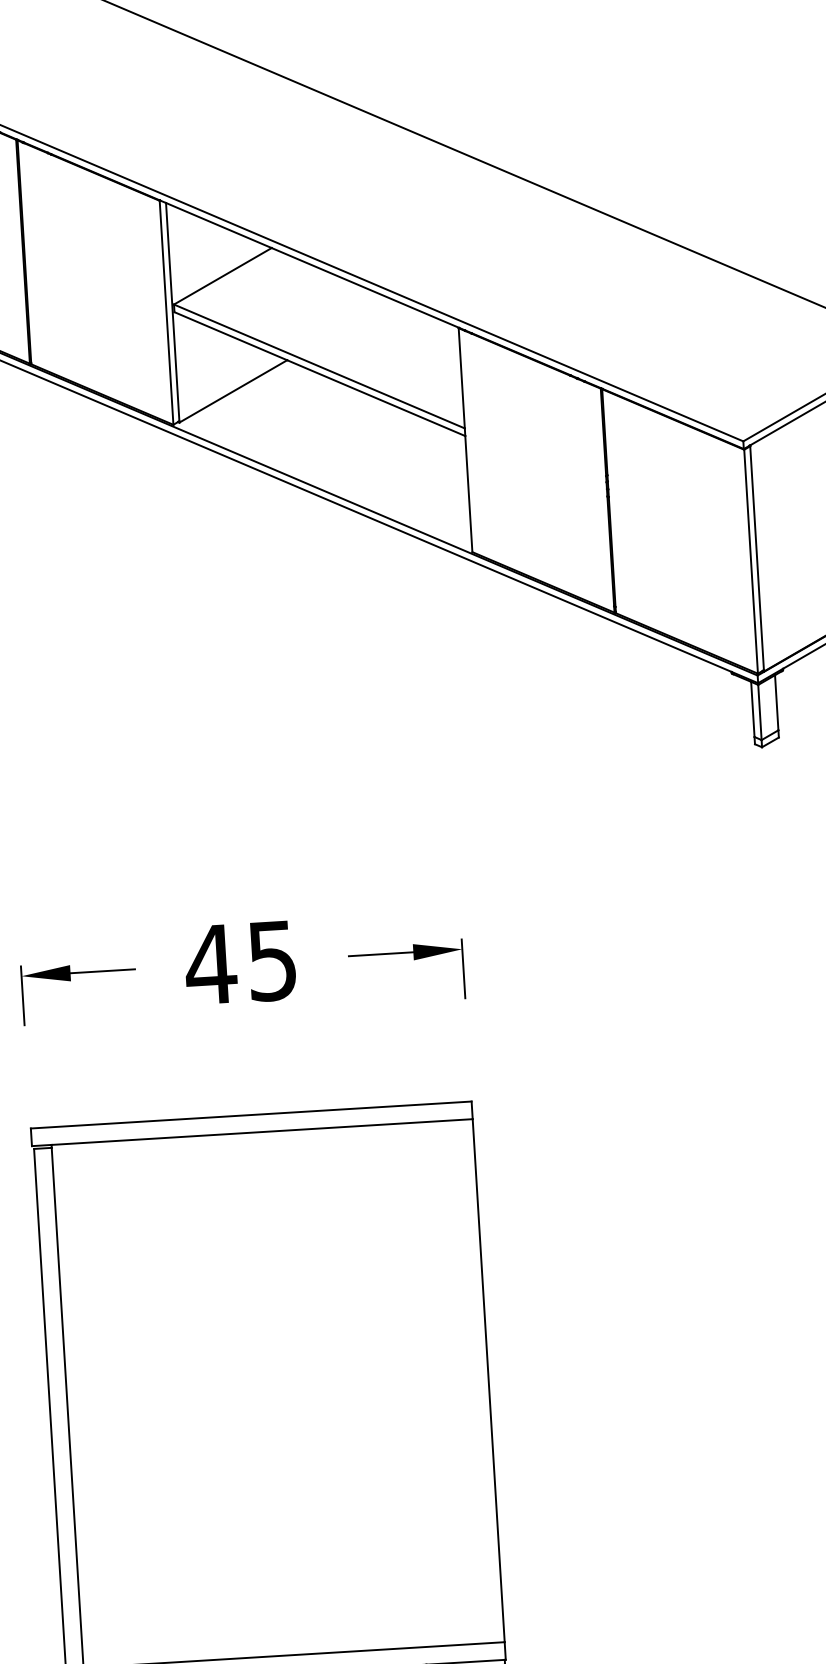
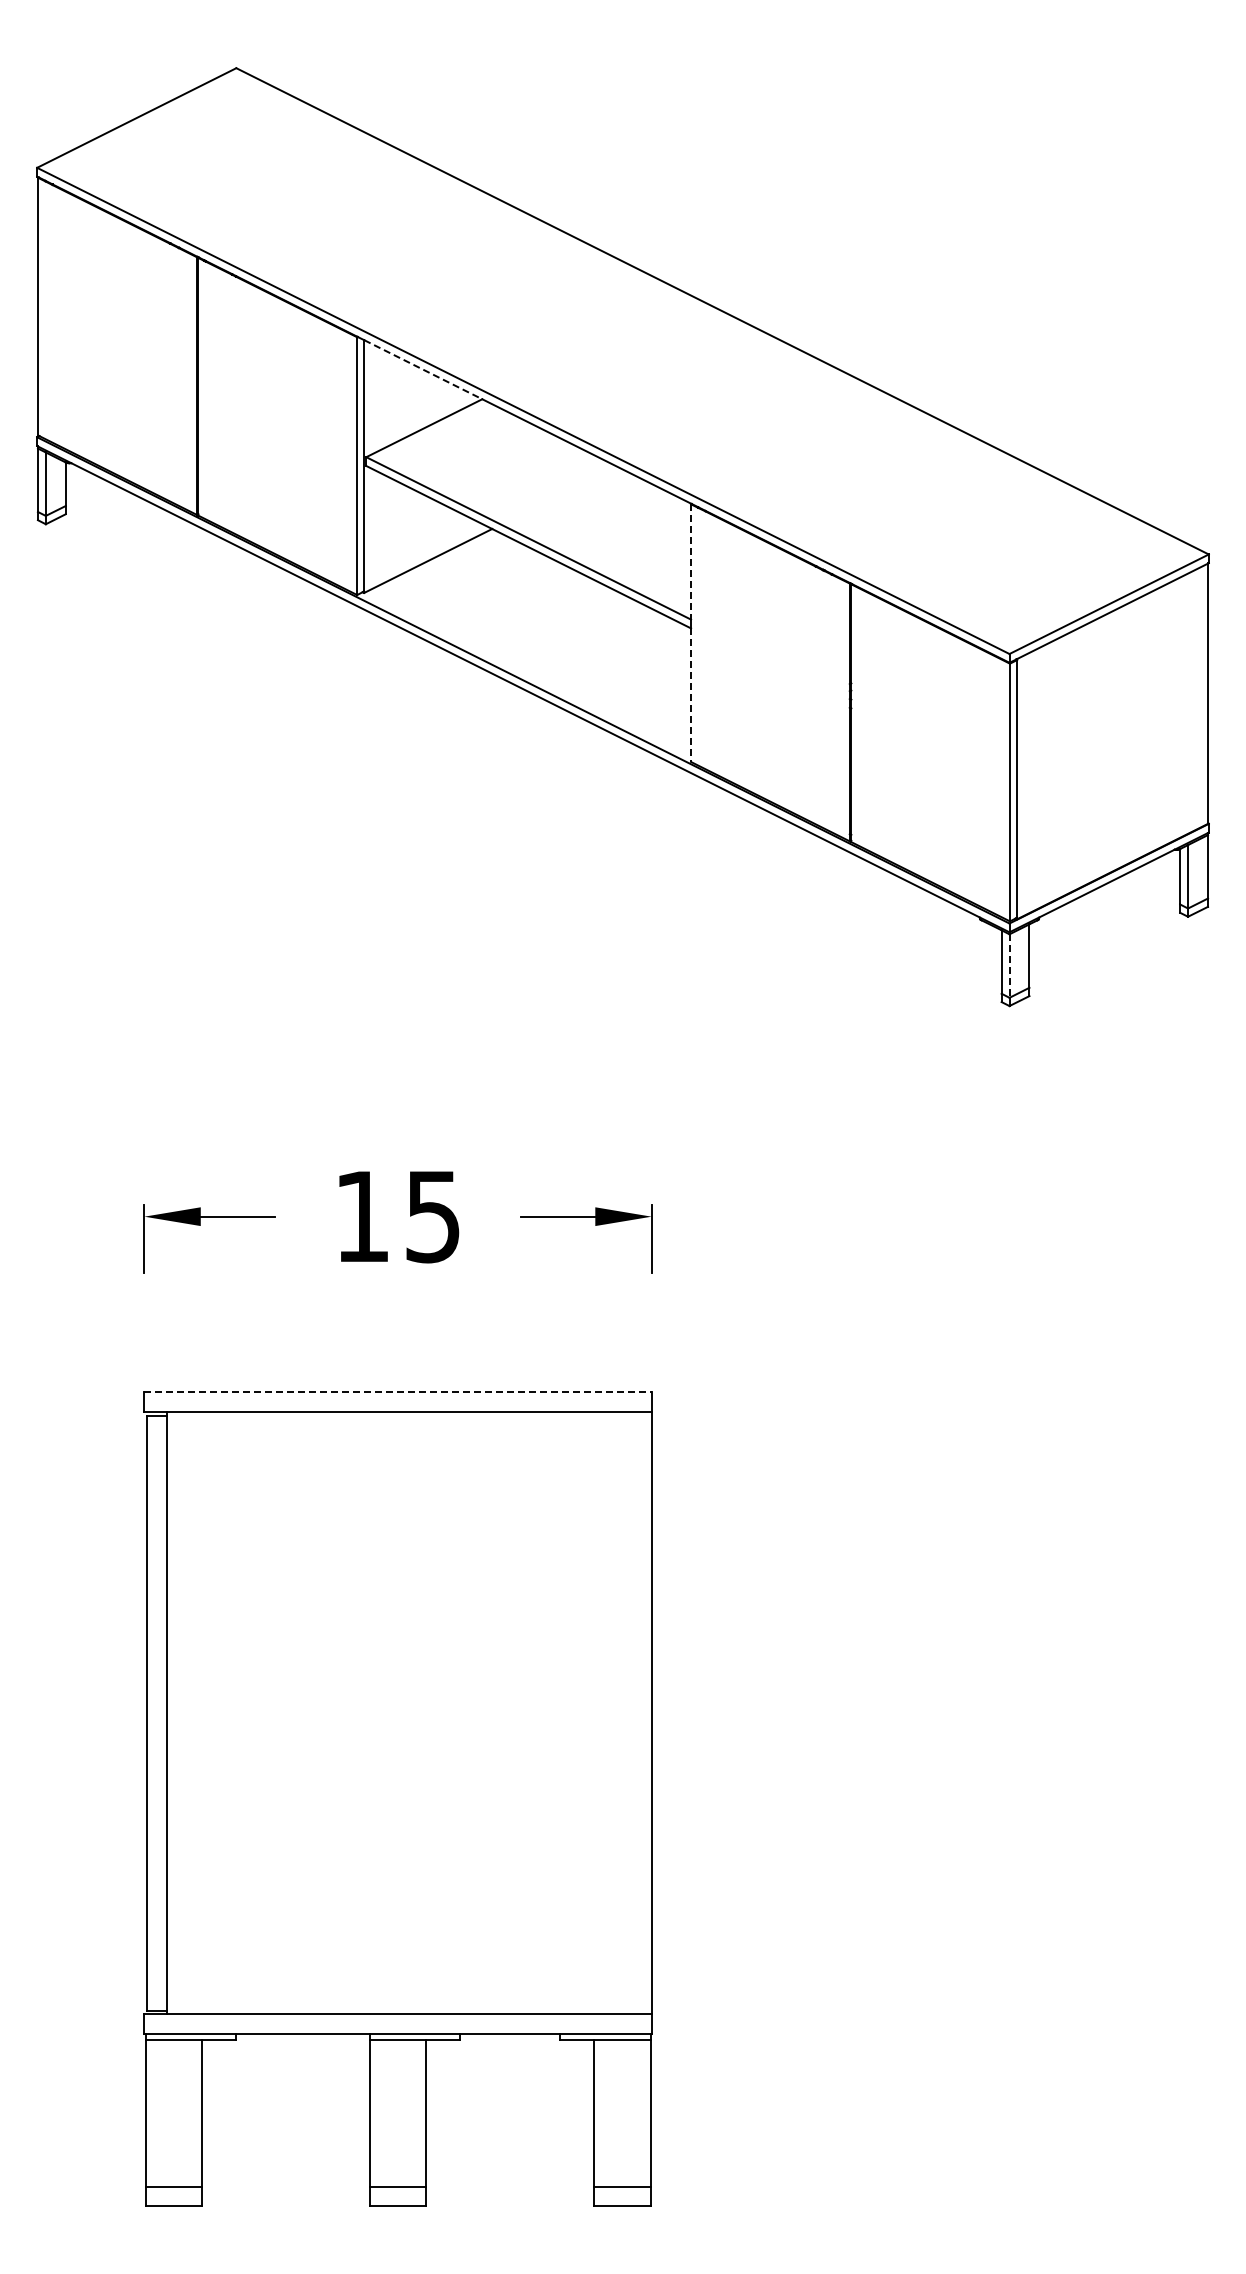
line: (219, 225) -> (423, 369), solid -> dashed
line: (462, 377) -> (691, 561), solid -> dashed
line: (469, 494) -> (691, 695), solid -> dashed
line: (759, 712) -> (1009, 966), solid -> dashed
text: (210, 964) -> (361, 1216), 45 -> 15
line: (251, 1114) -> (398, 1391), solid -> dashed

